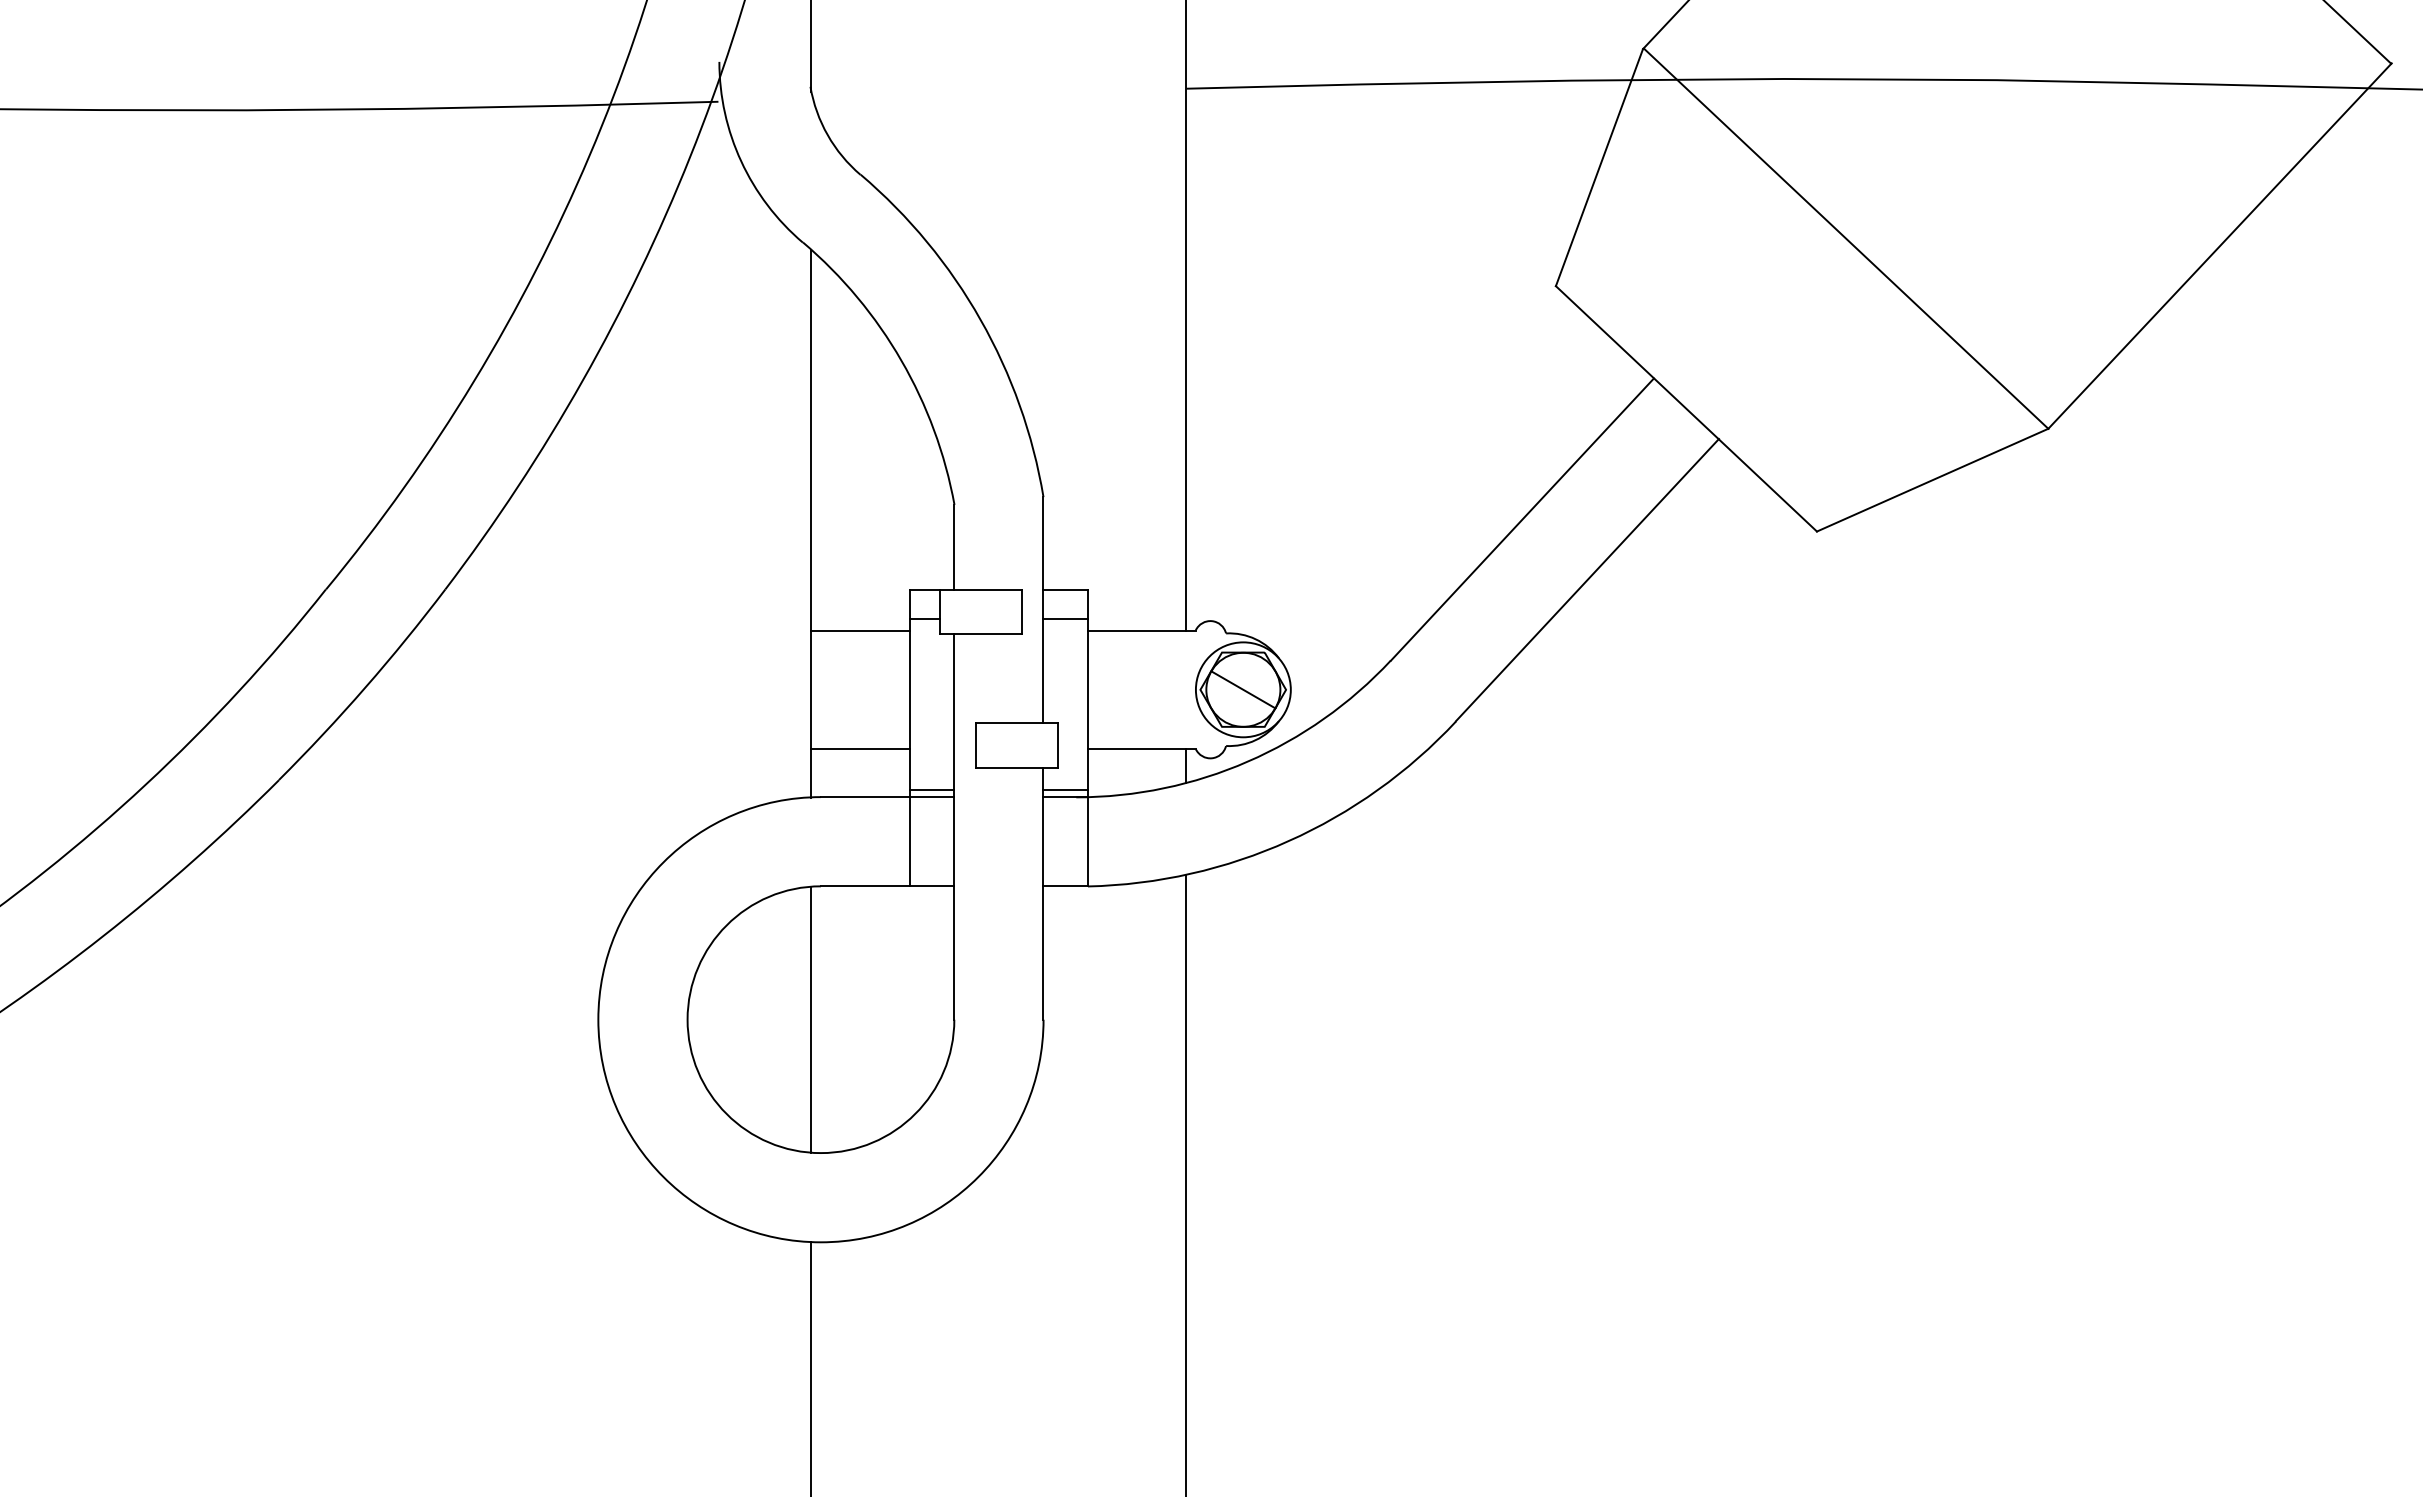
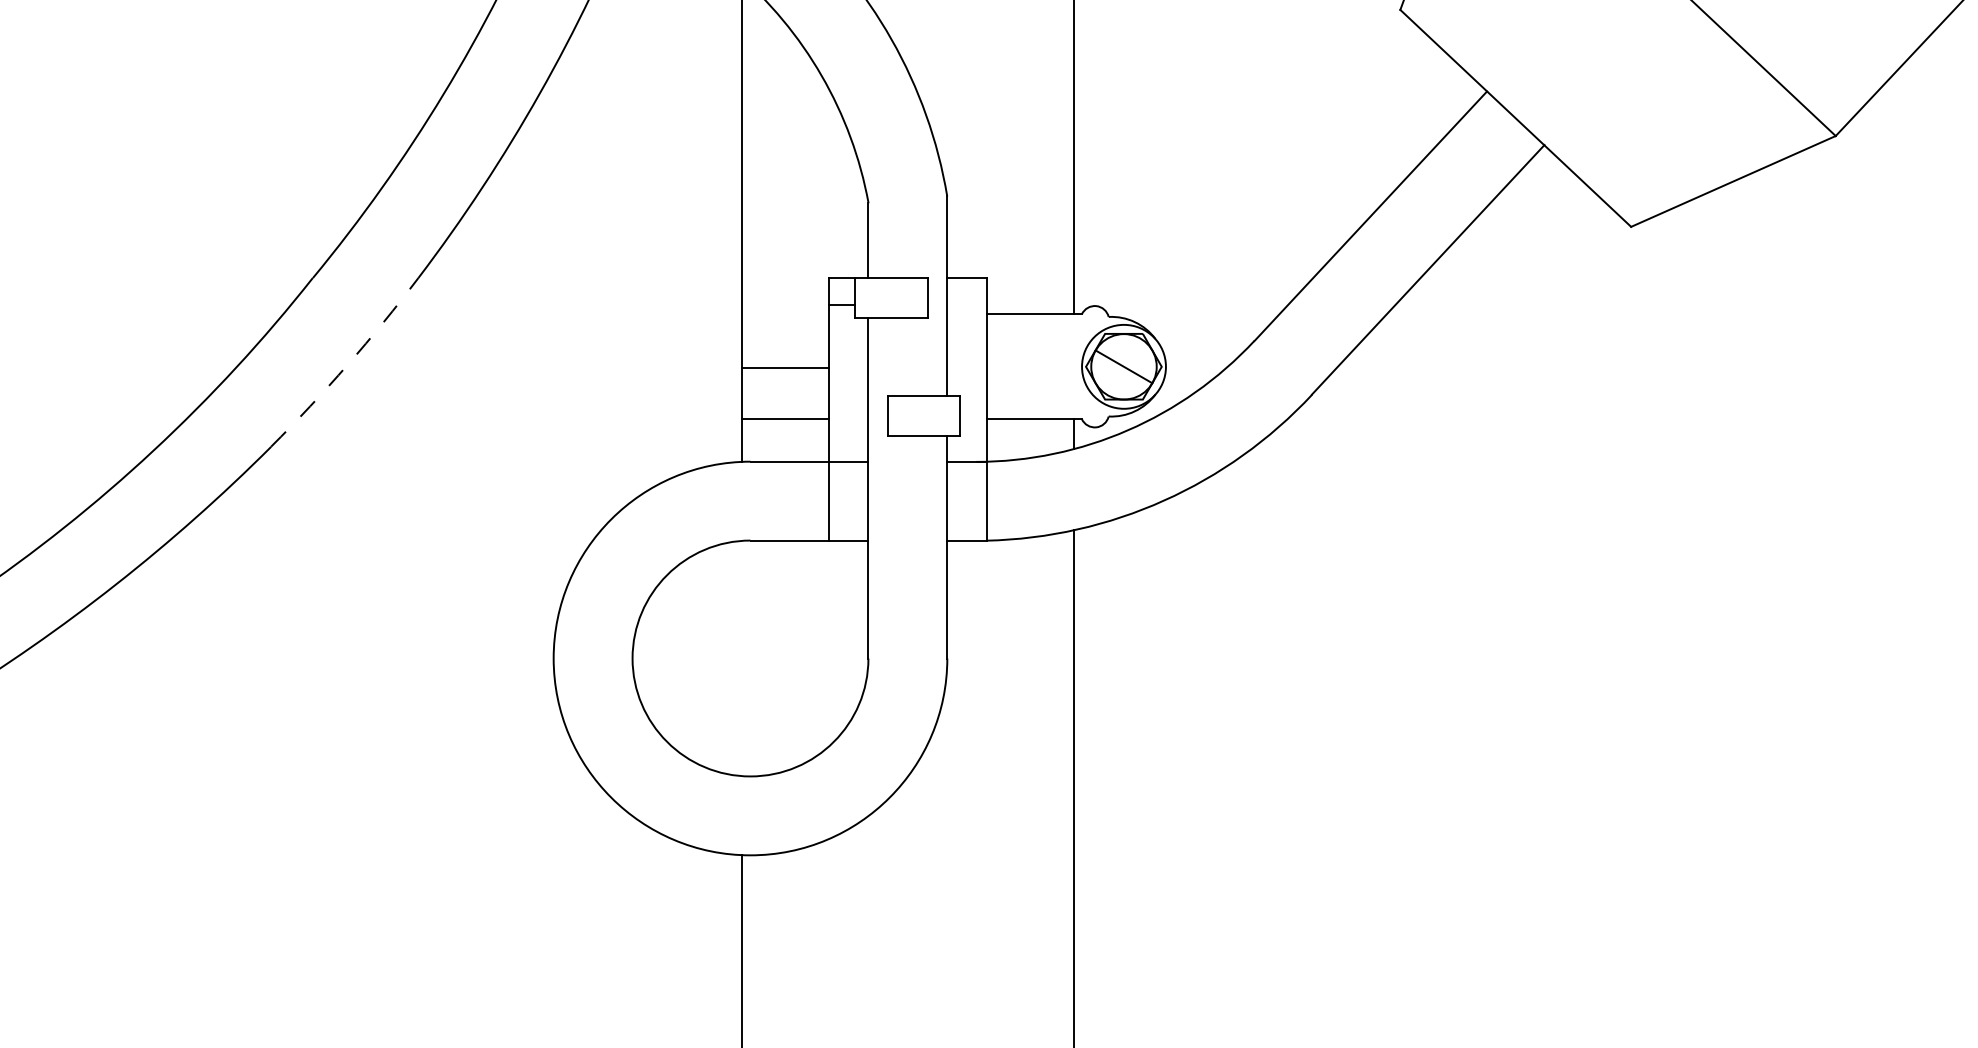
line: (1065, 619) -> (966, 304), removed
line: (860, 630) -> (785, 368), moved
arc: (365, 687) -> (347, 364), solid -> dashed
line: (931, 789) -> (848, 454), removed
line: (1065, 789) -> (966, 454), removed
line: (811, 1019) -> (742, 658), removed

